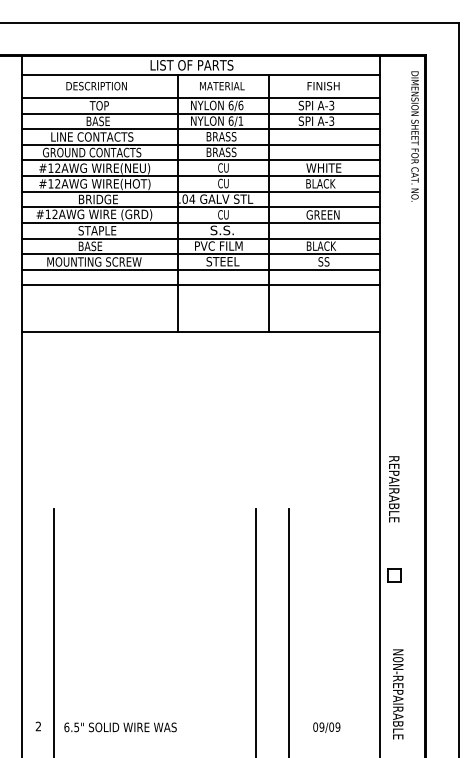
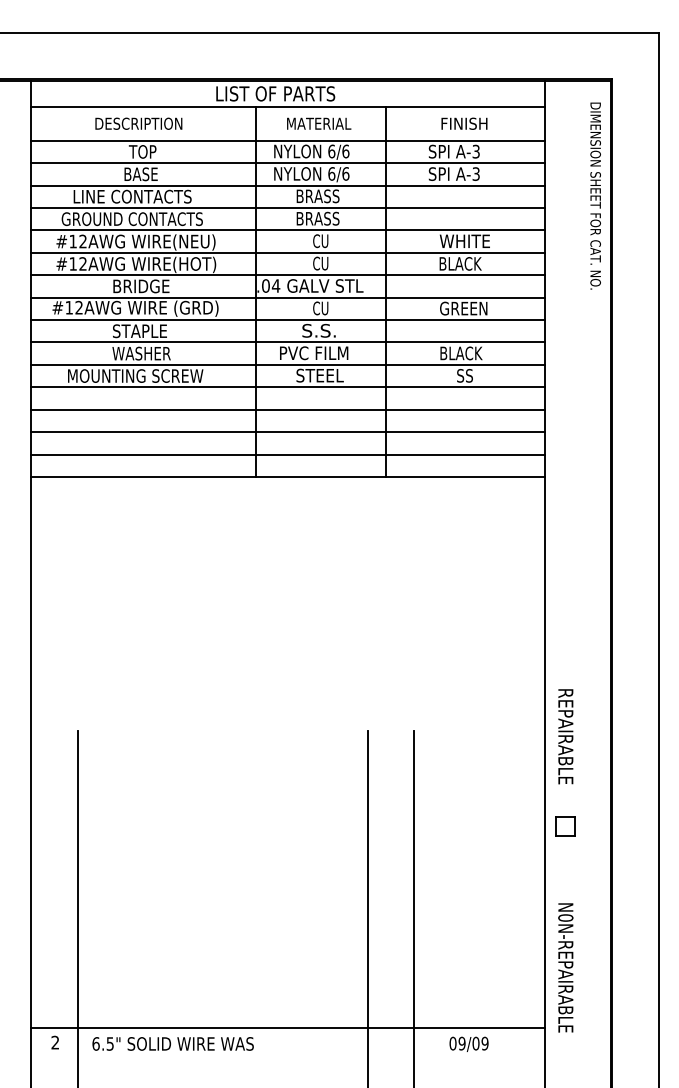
text: (240, 120) -> (345, 173), 6/1 -> 6/6
text: (98, 246) -> (141, 353), BASE -> WASHER
line: (200, 301) -> (287, 432), added
line: (200, 316) -> (287, 454), added
text: (394, 489) -> (566, 737), moved
text: (397, 694) -> (564, 968), moved
line: (200, 716) -> (287, 1028), added

